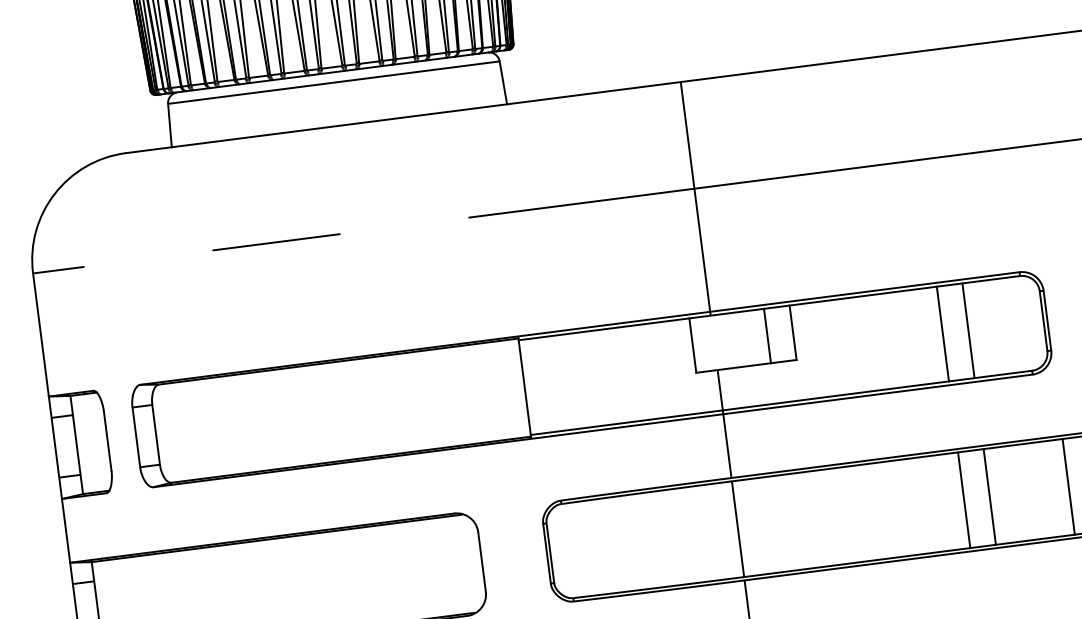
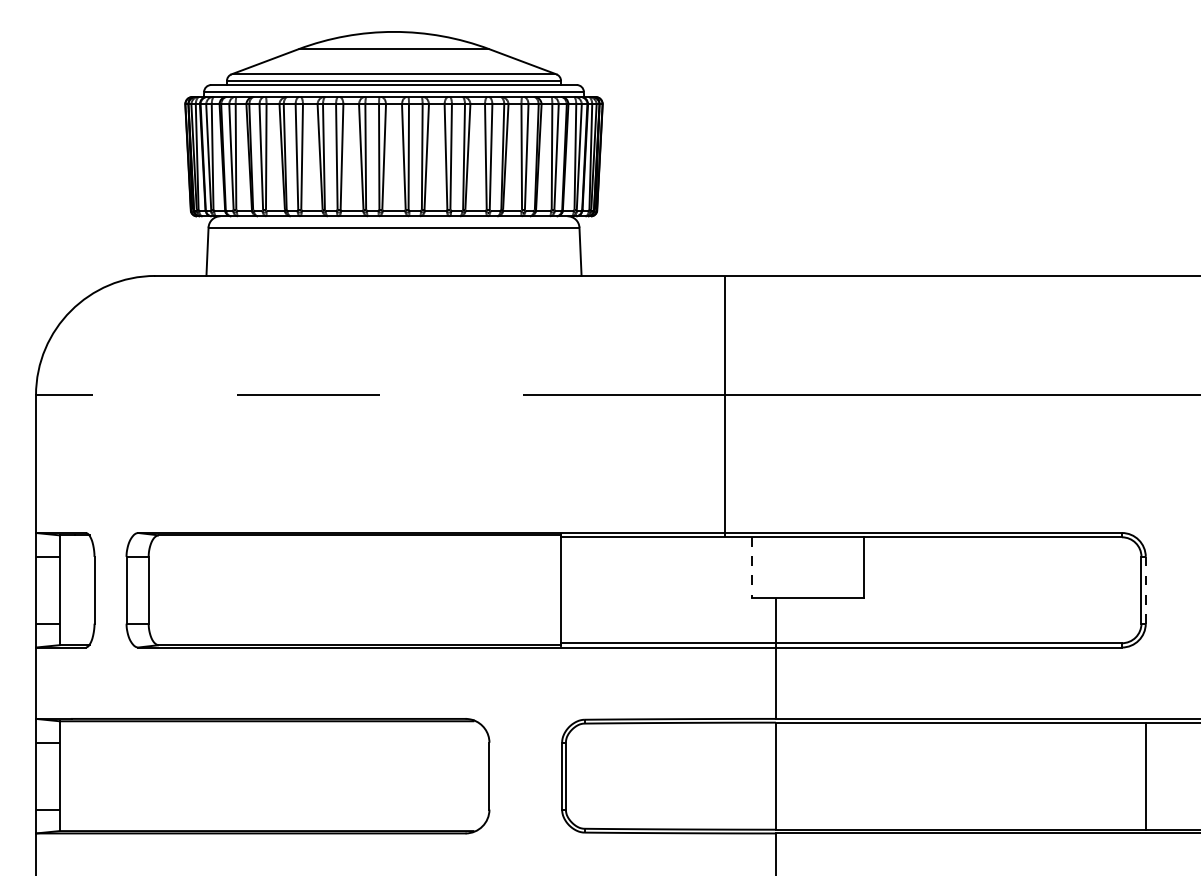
line: (695, 198) -> (724, 406), moved
line: (1047, 320) -> (1145, 590), solid -> dashed
line: (968, 330) -> (1057, 590), removed
line: (942, 334) -> (1028, 590), removed
line: (767, 335) -> (835, 567), removed
line: (692, 346) -> (751, 568), solid -> dashed
line: (989, 496) -> (1057, 775), removed
line: (963, 499) -> (1028, 775), removed

